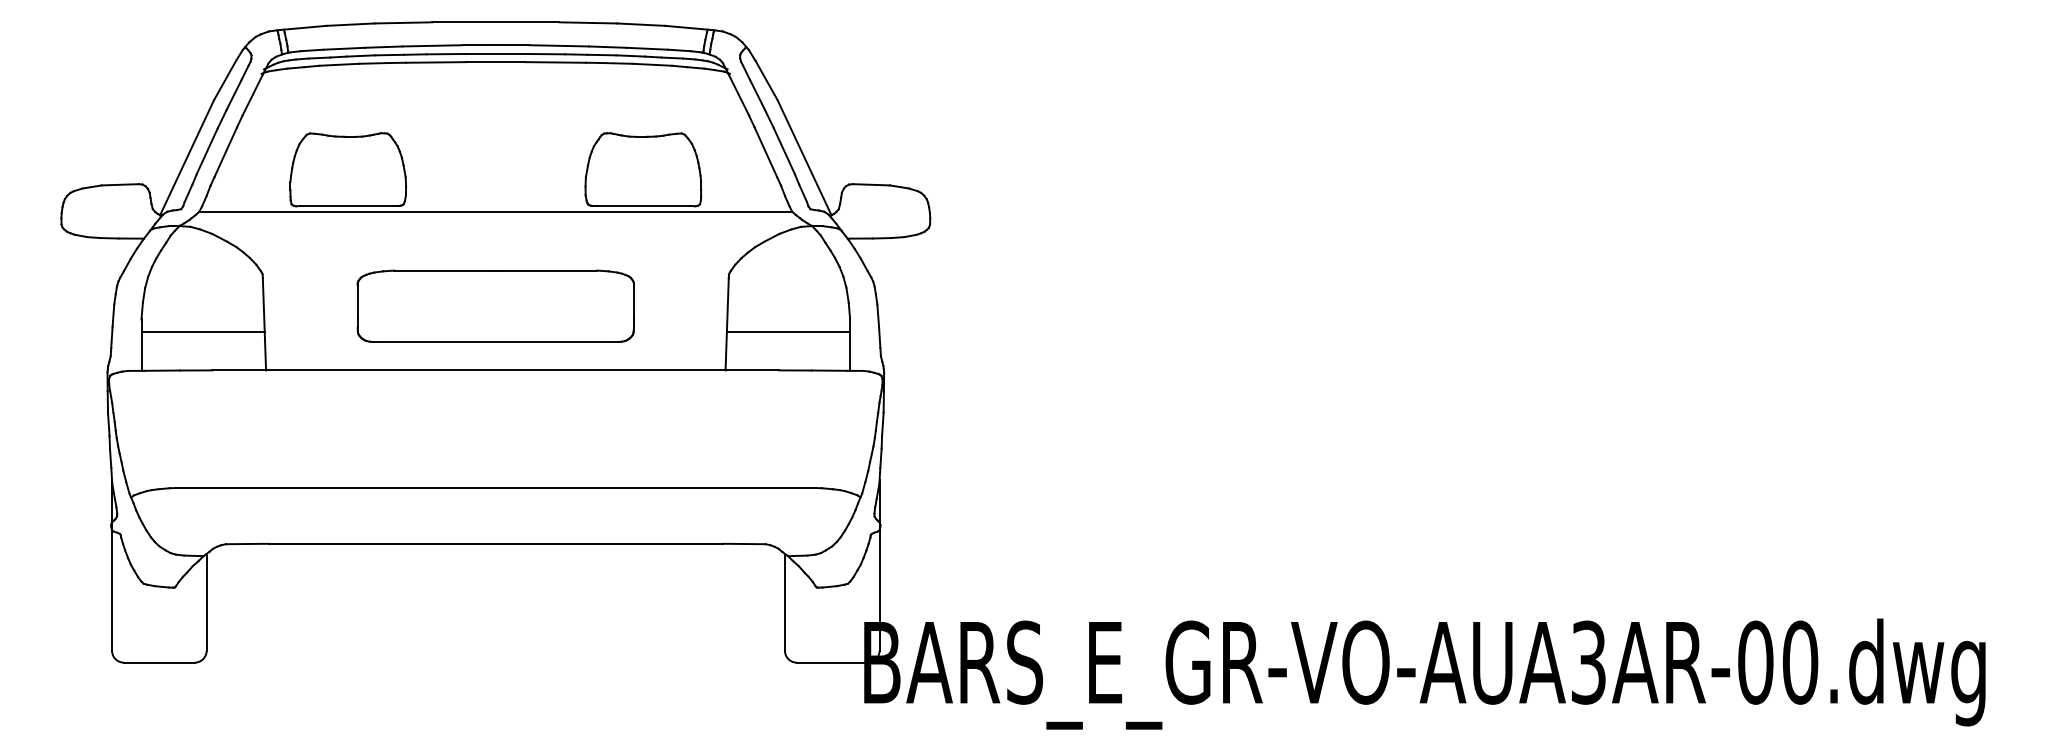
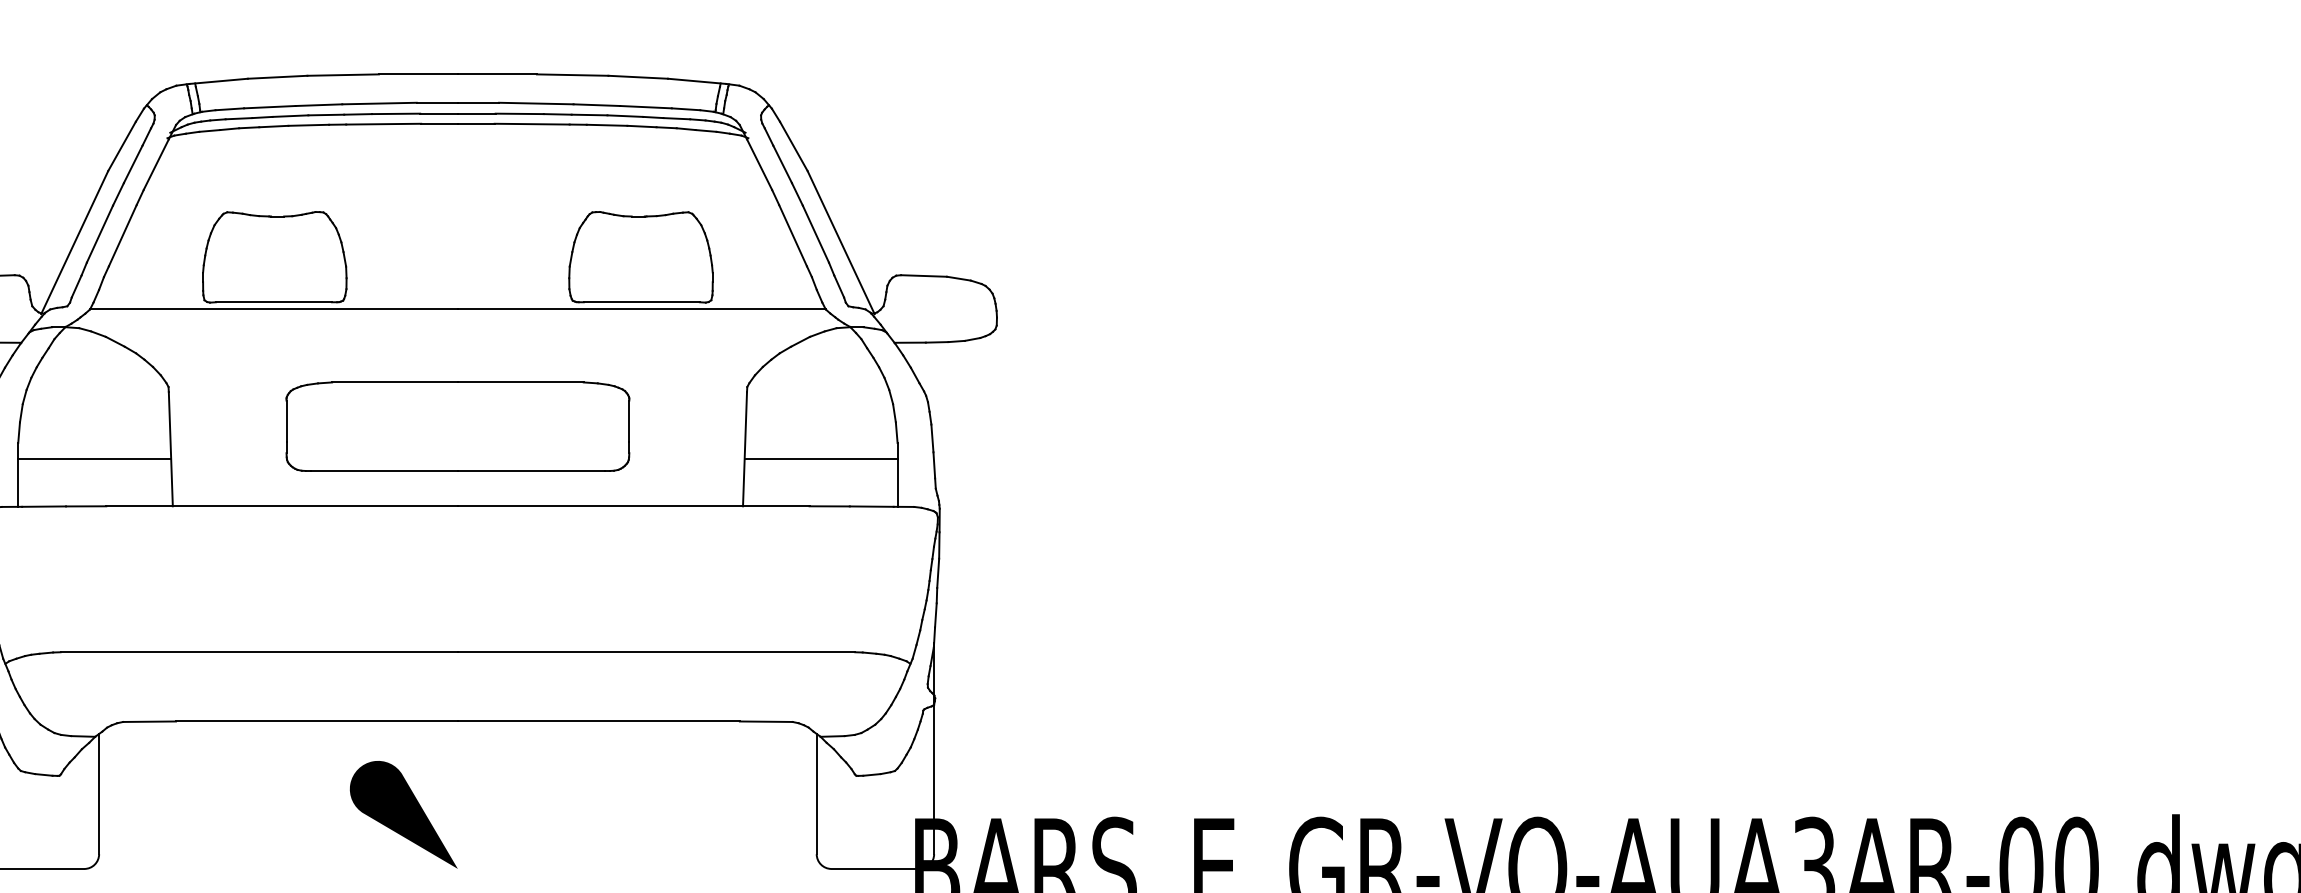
part: (451, 618) -> (402, 814), added

